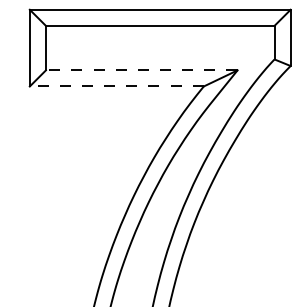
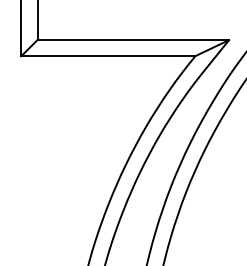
line: (141, 70) -> (133, 40), dashed -> solid
line: (116, 86) -> (108, 56), dashed -> solid

